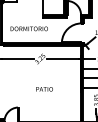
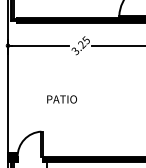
text: (44, 89) -> (61, 99), moved

